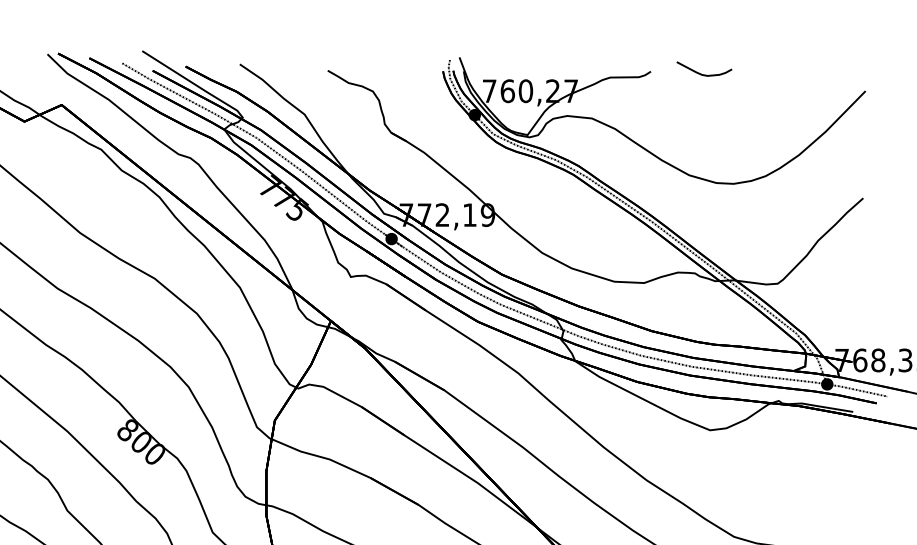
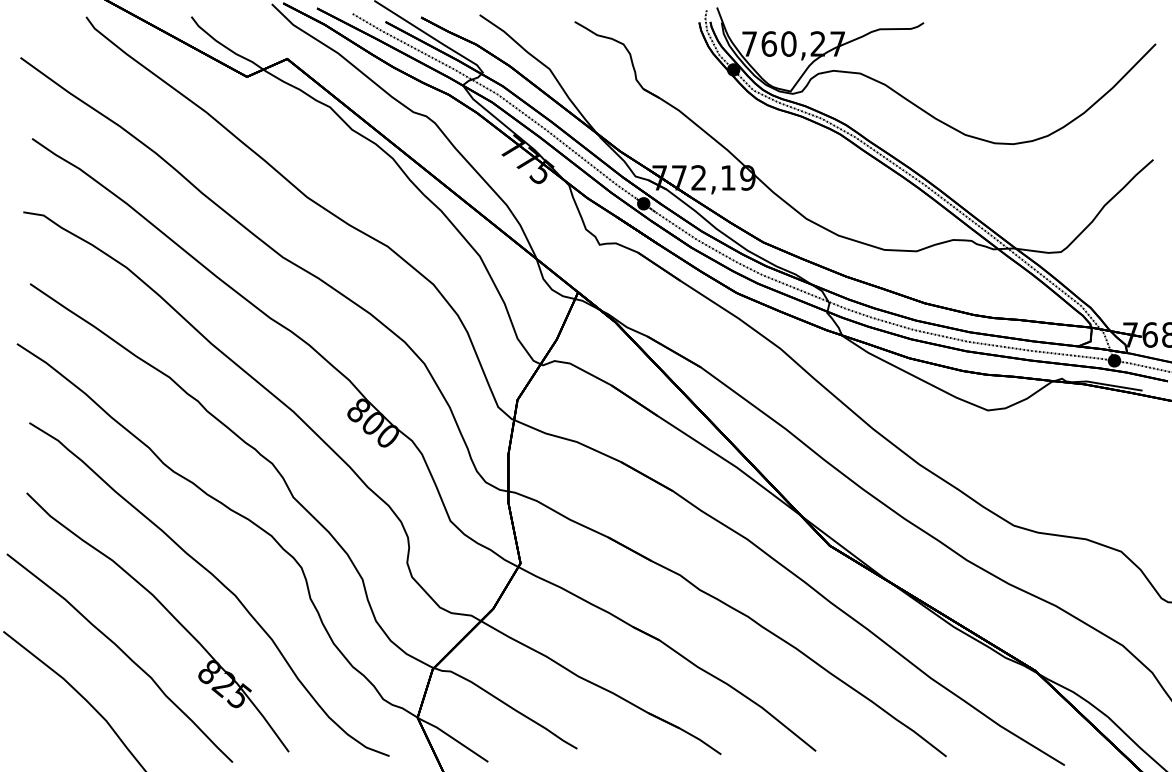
curve: (704, 74) -> (981, 25), removed

